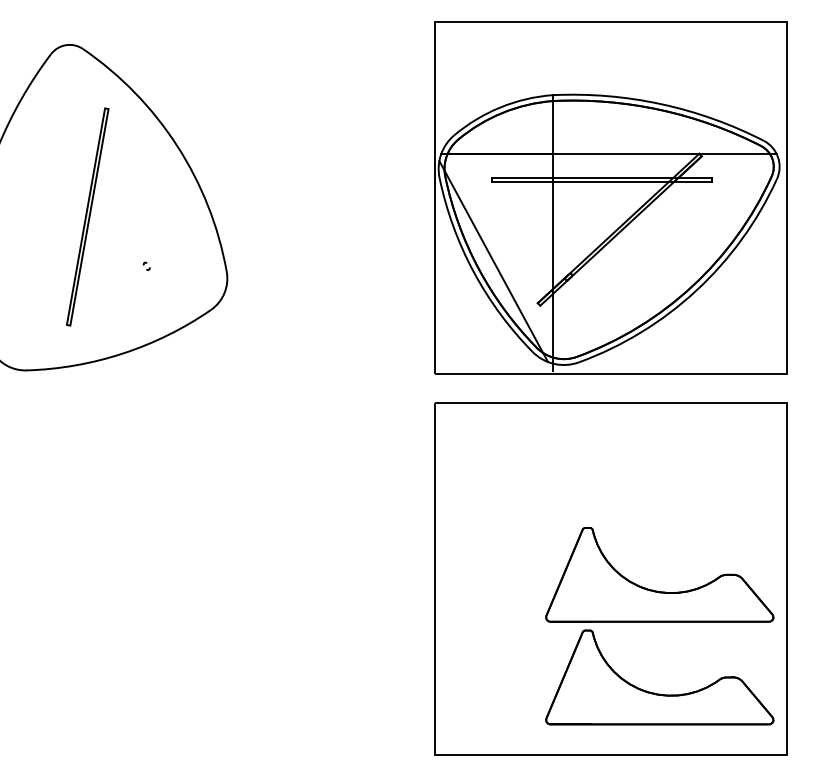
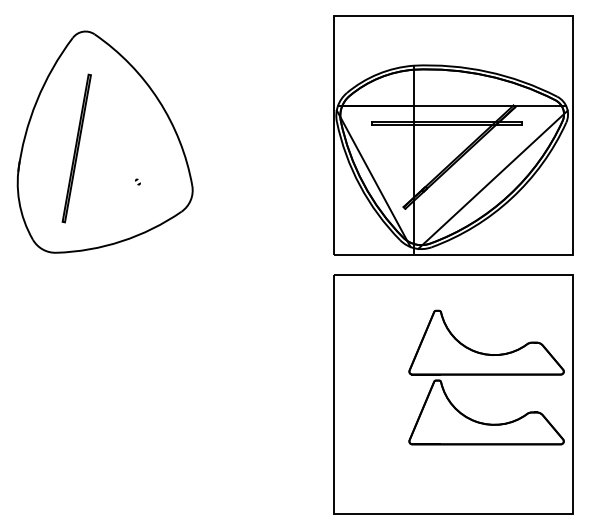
part: (87, 216) -> (76, 148), moved
line: (668, 262) -> (492, 179), added
part: (659, 626) -> (486, 377), moved

